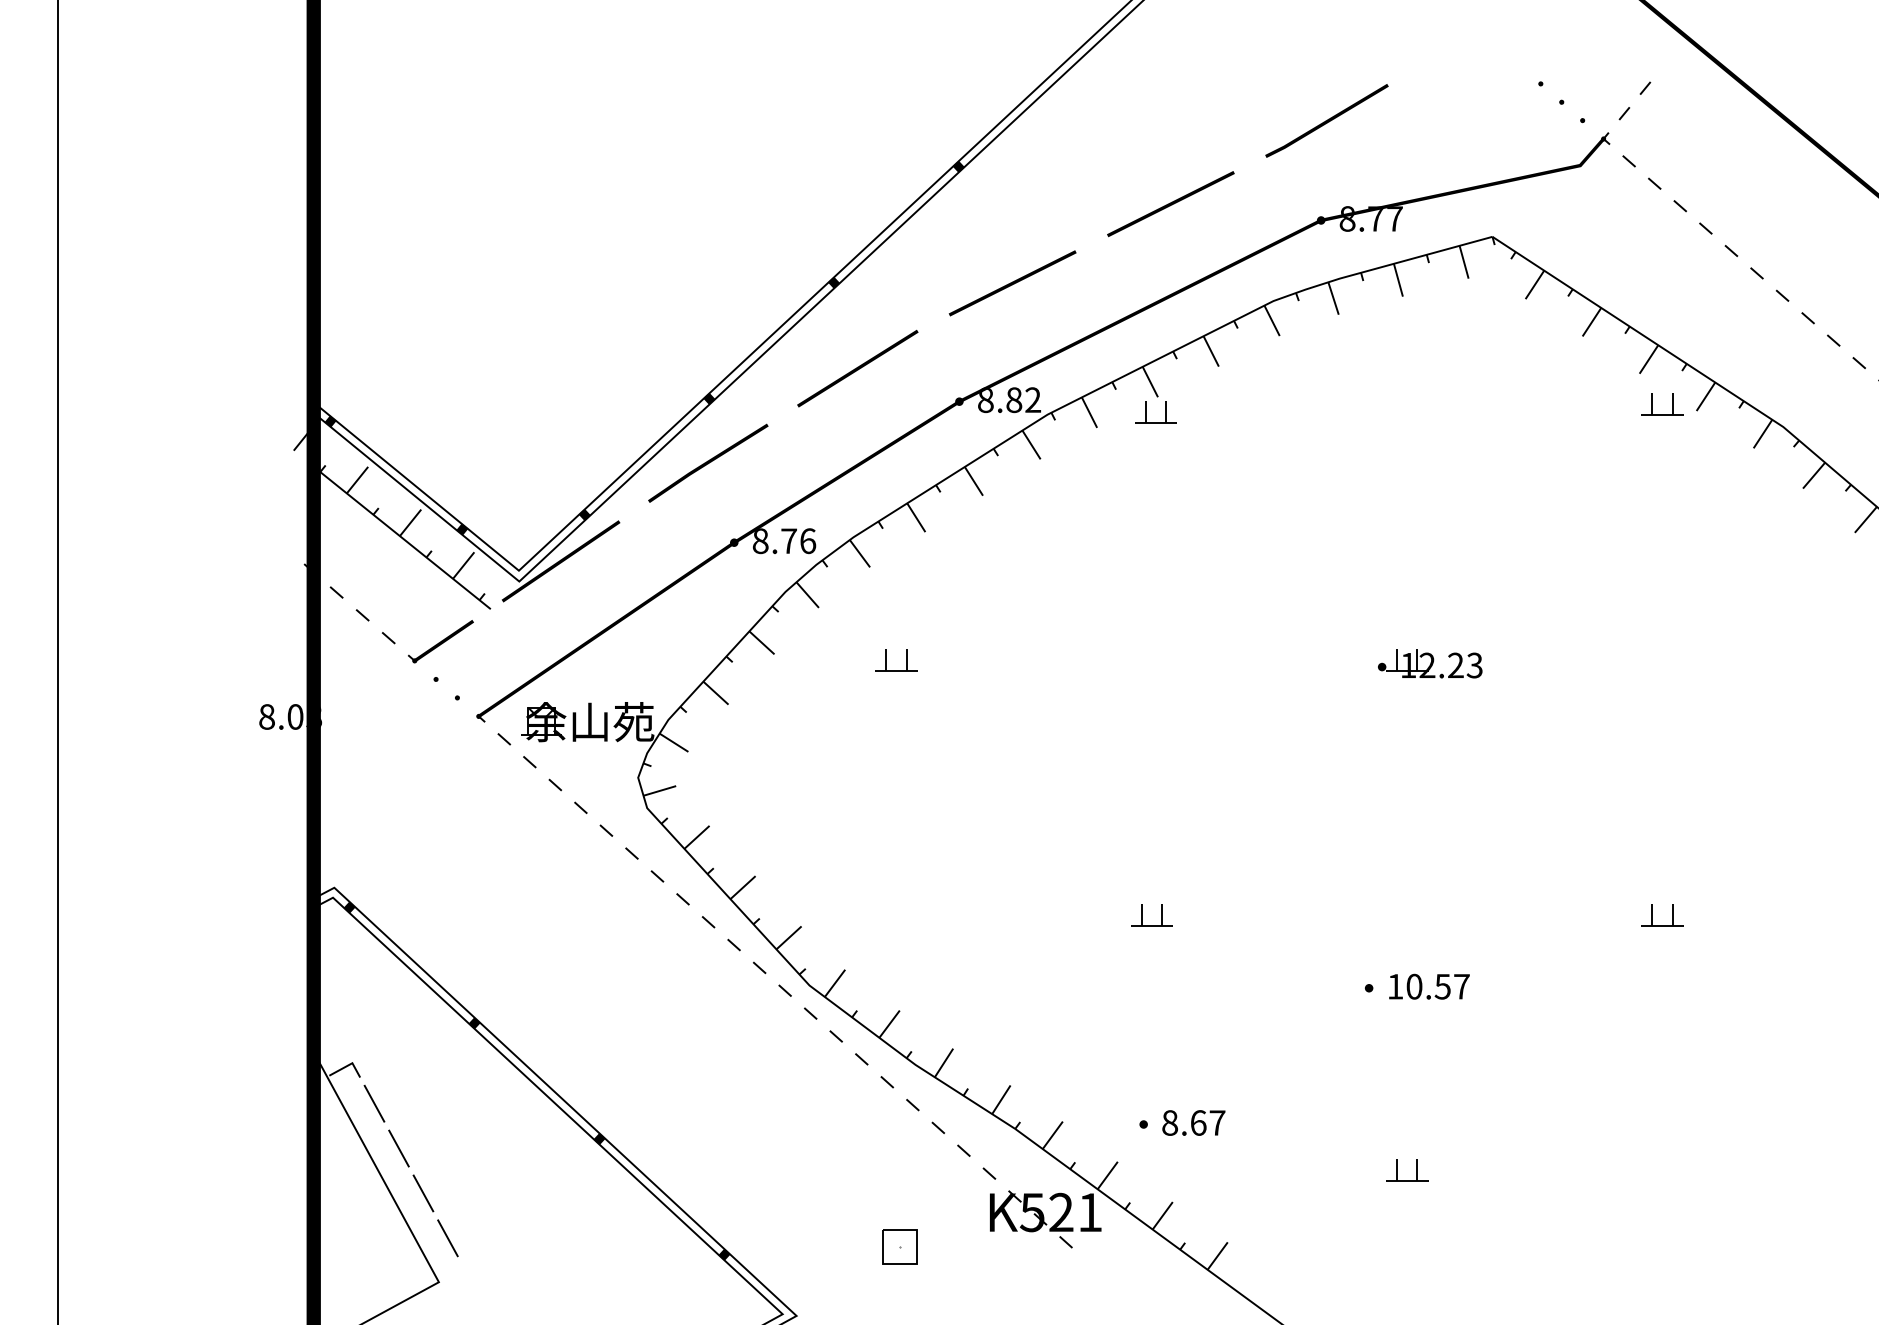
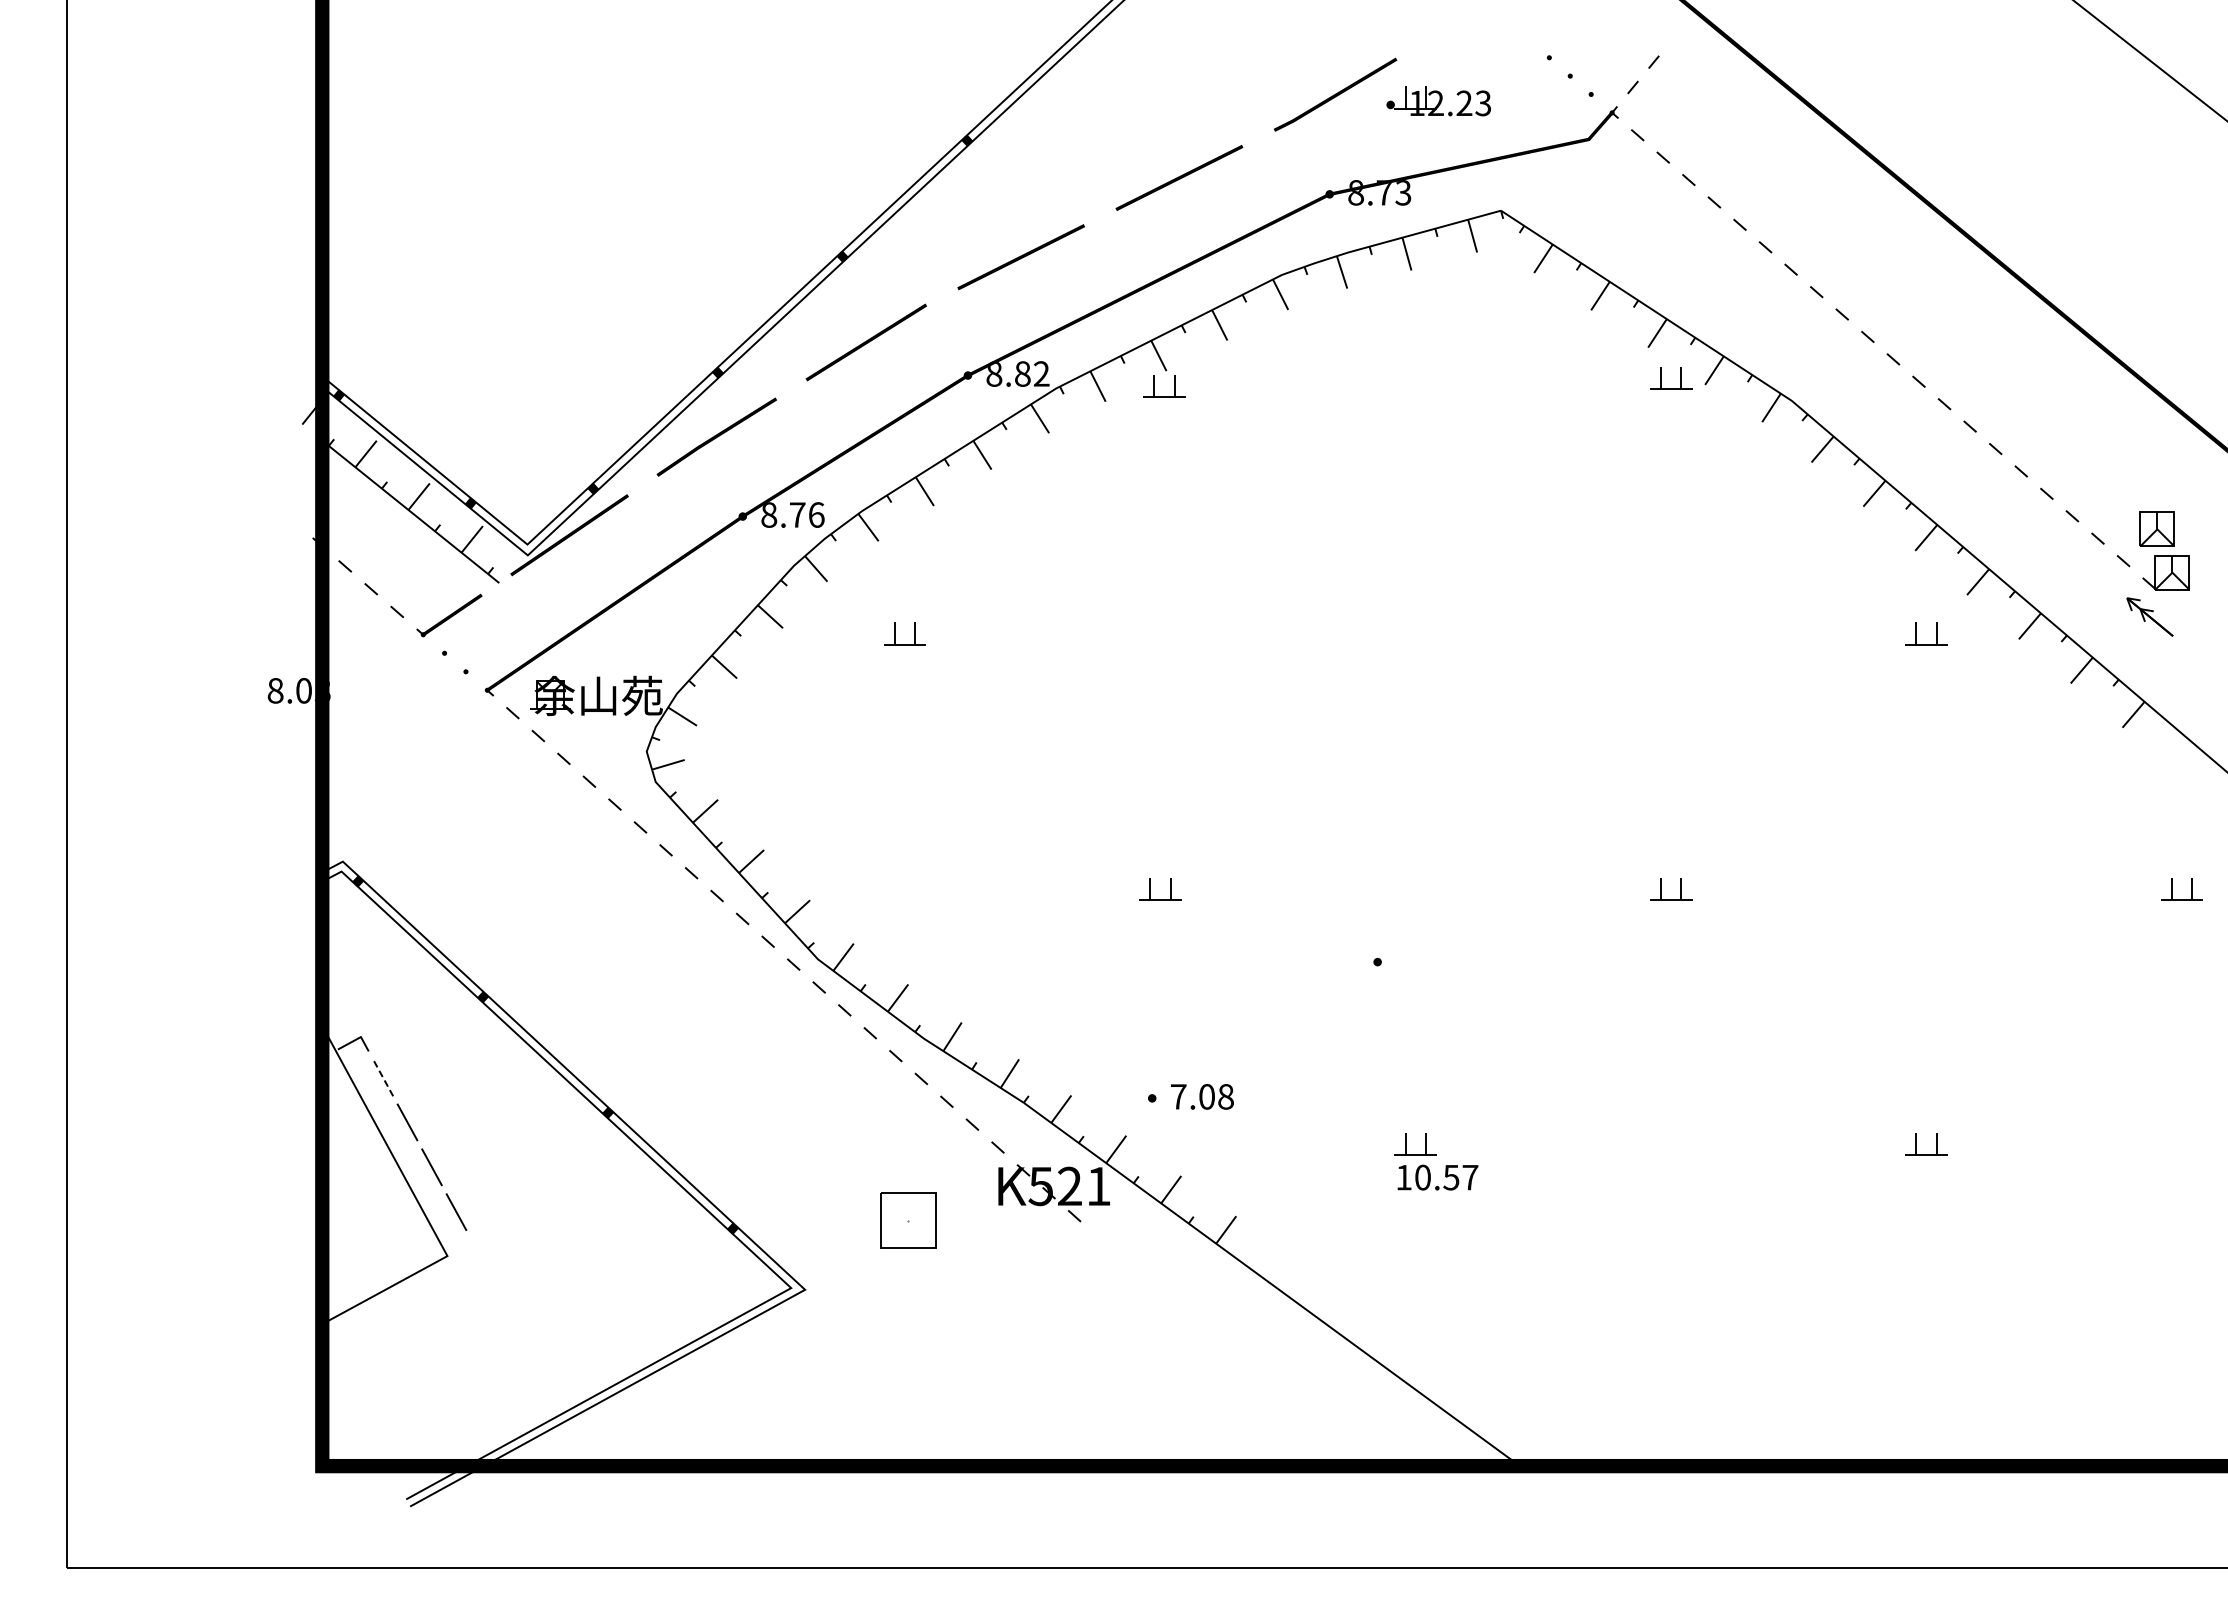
text: (1394, 218) -> (1403, 192), 8.77 -> 8.73
part: (1429, 663) -> (1438, 101), moved
text: (1428, 986) -> (1437, 1177), moved
line: (373, 1103) -> (382, 1077), solid -> dashed
text: (1192, 1122) -> (1201, 1096), 8.67 -> 7.08
part: (899, 1246) -> (908, 1220), size x1.6

